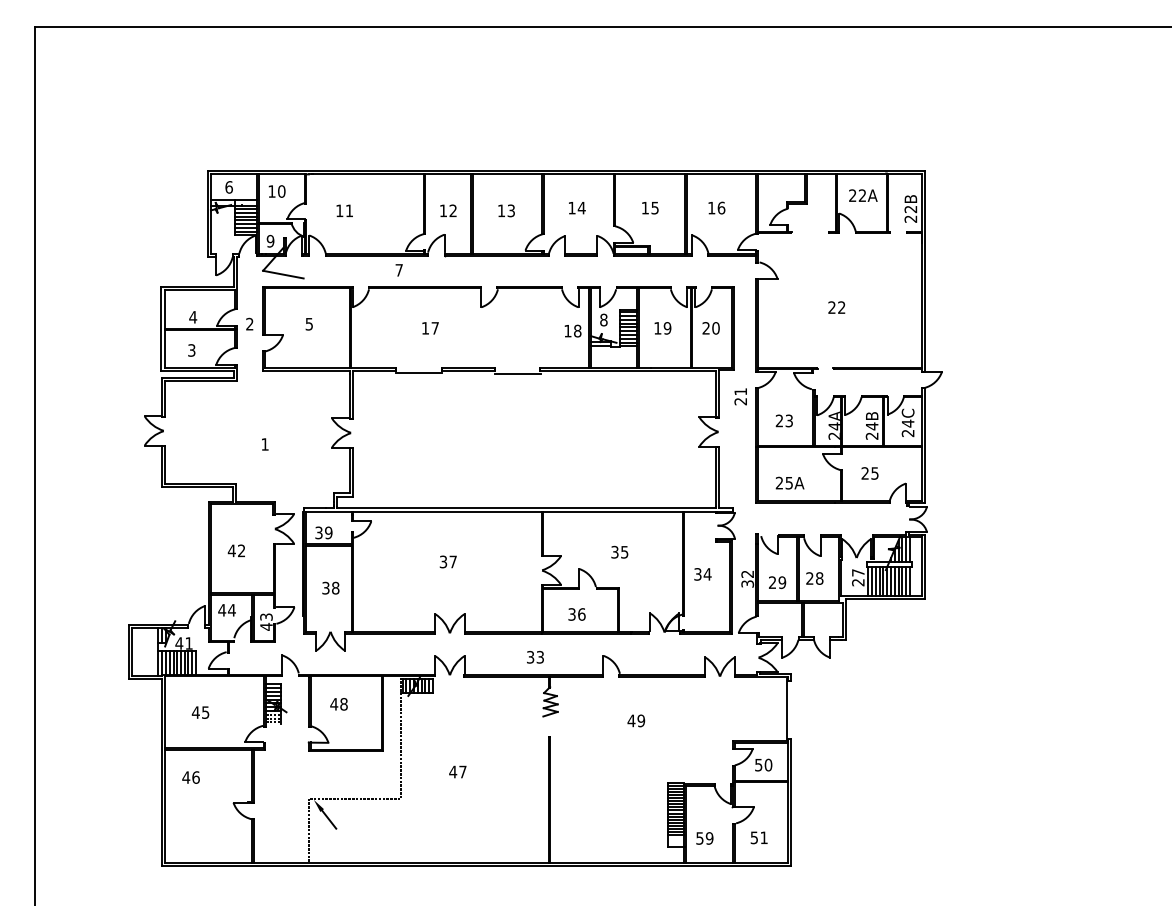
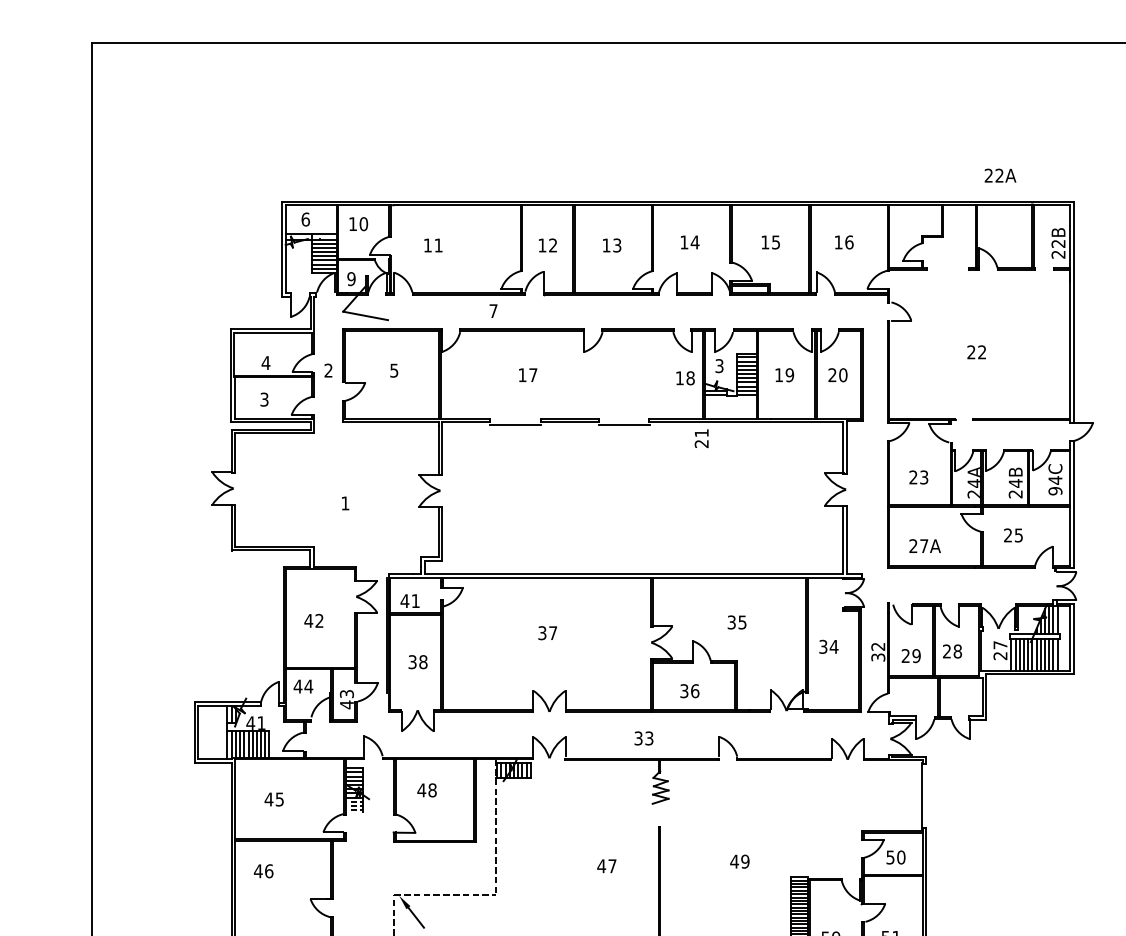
text: (863, 195) -> (1000, 175), moved
text: (603, 319) -> (719, 365), 8 -> 3
text: (740, 396) -> (701, 438), moved
text: (908, 433) -> (1055, 491), 24C -> 94C
text: (788, 483) -> (923, 546), 25A -> 27A
text: (323, 532) -> (409, 600), 39 -> 41
text: (636, 720) -> (740, 861), moved
text: (457, 771) -> (606, 865), moved

